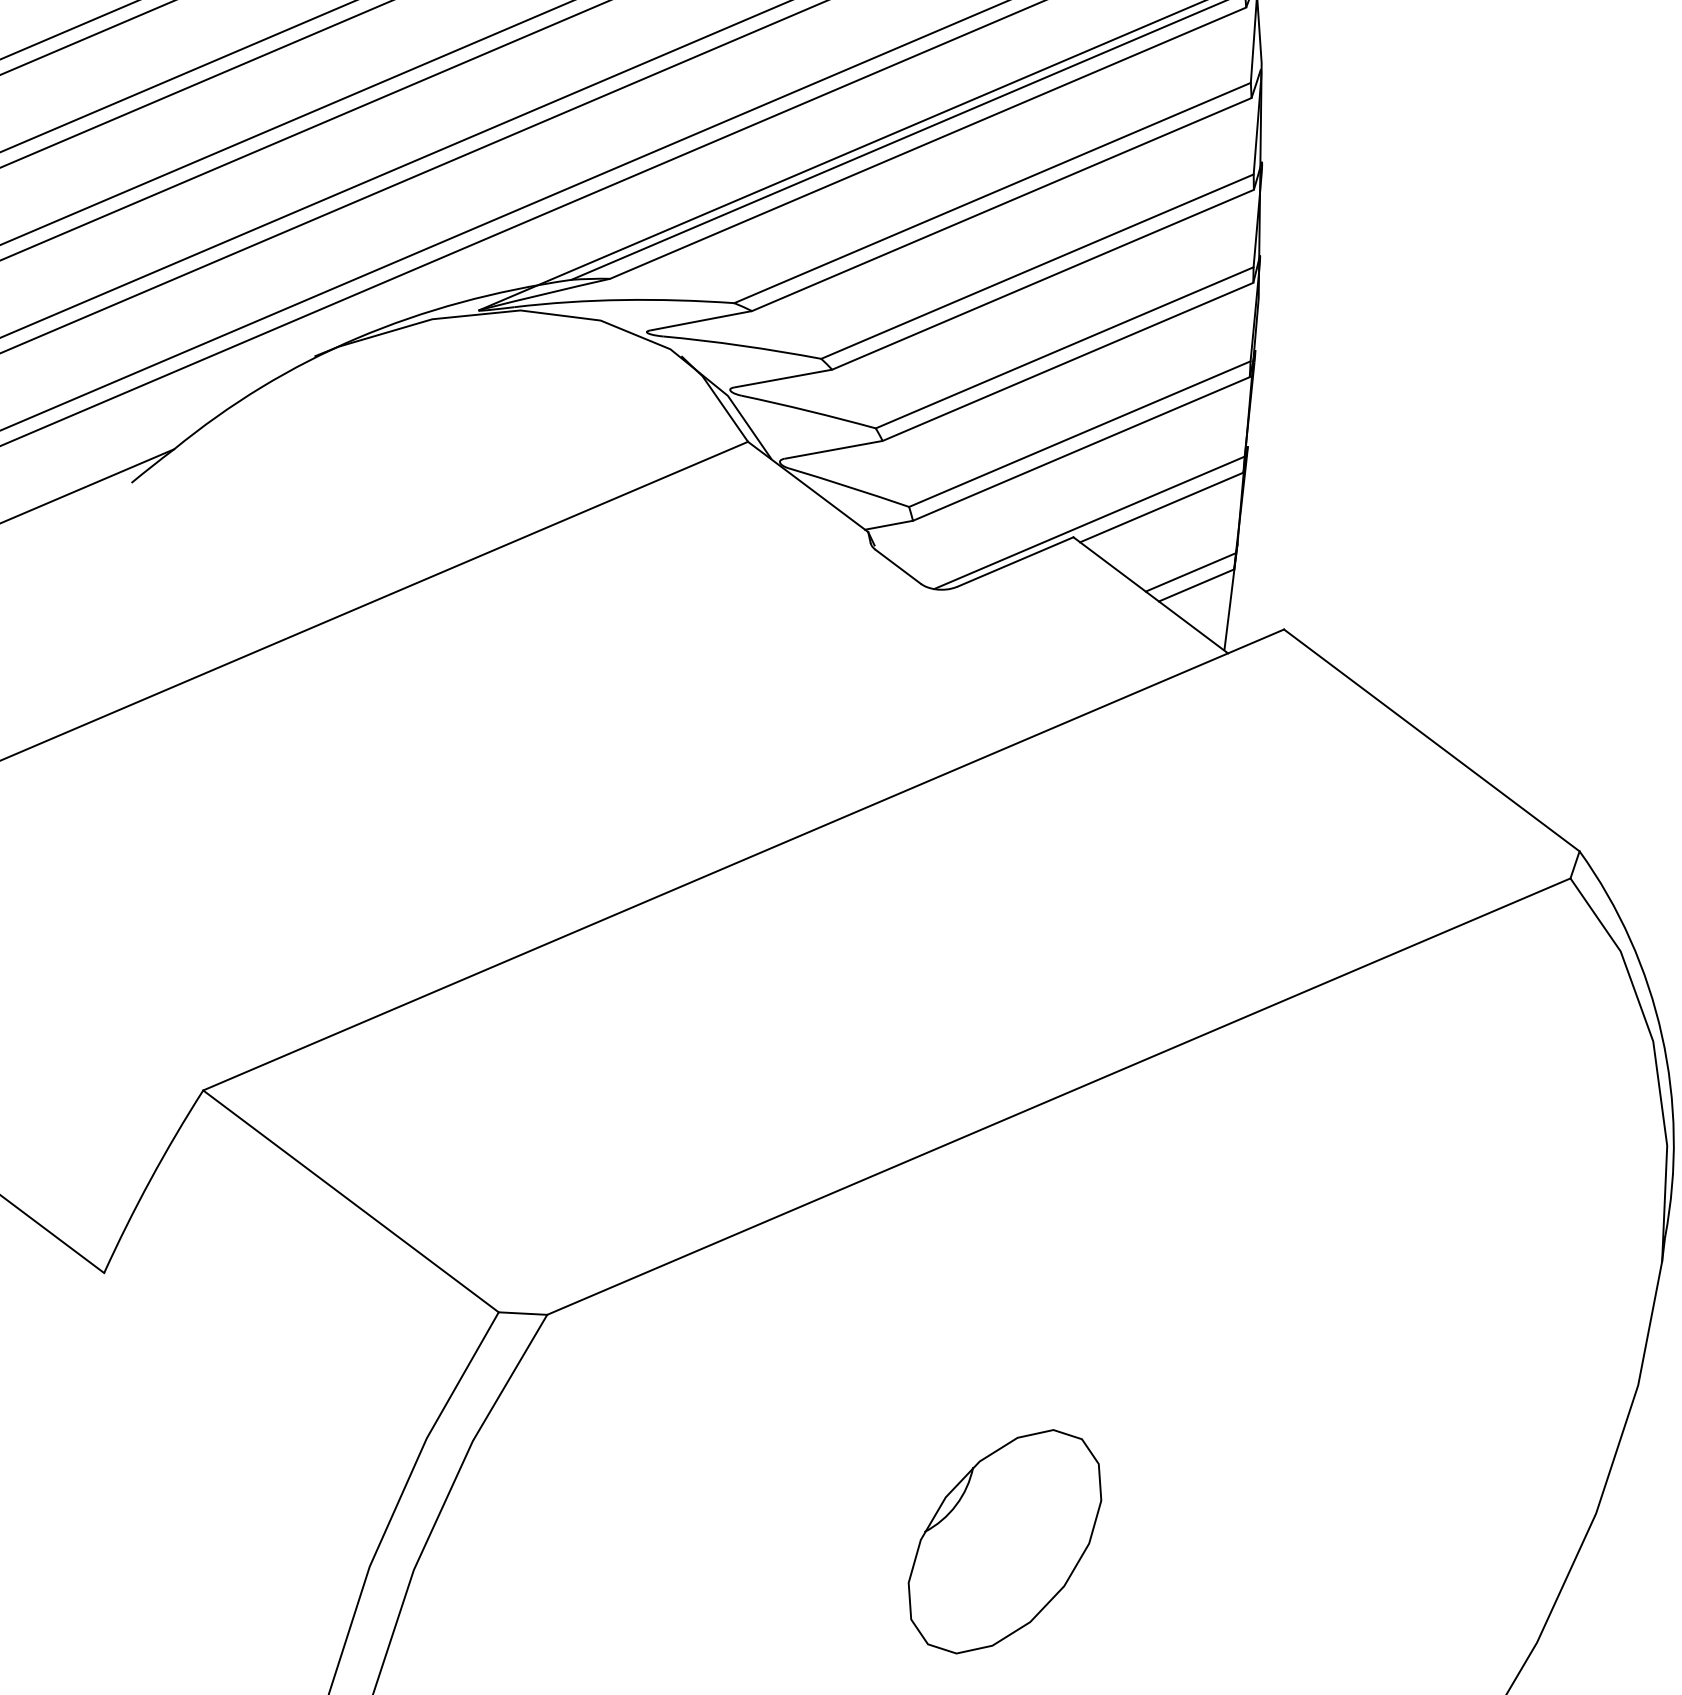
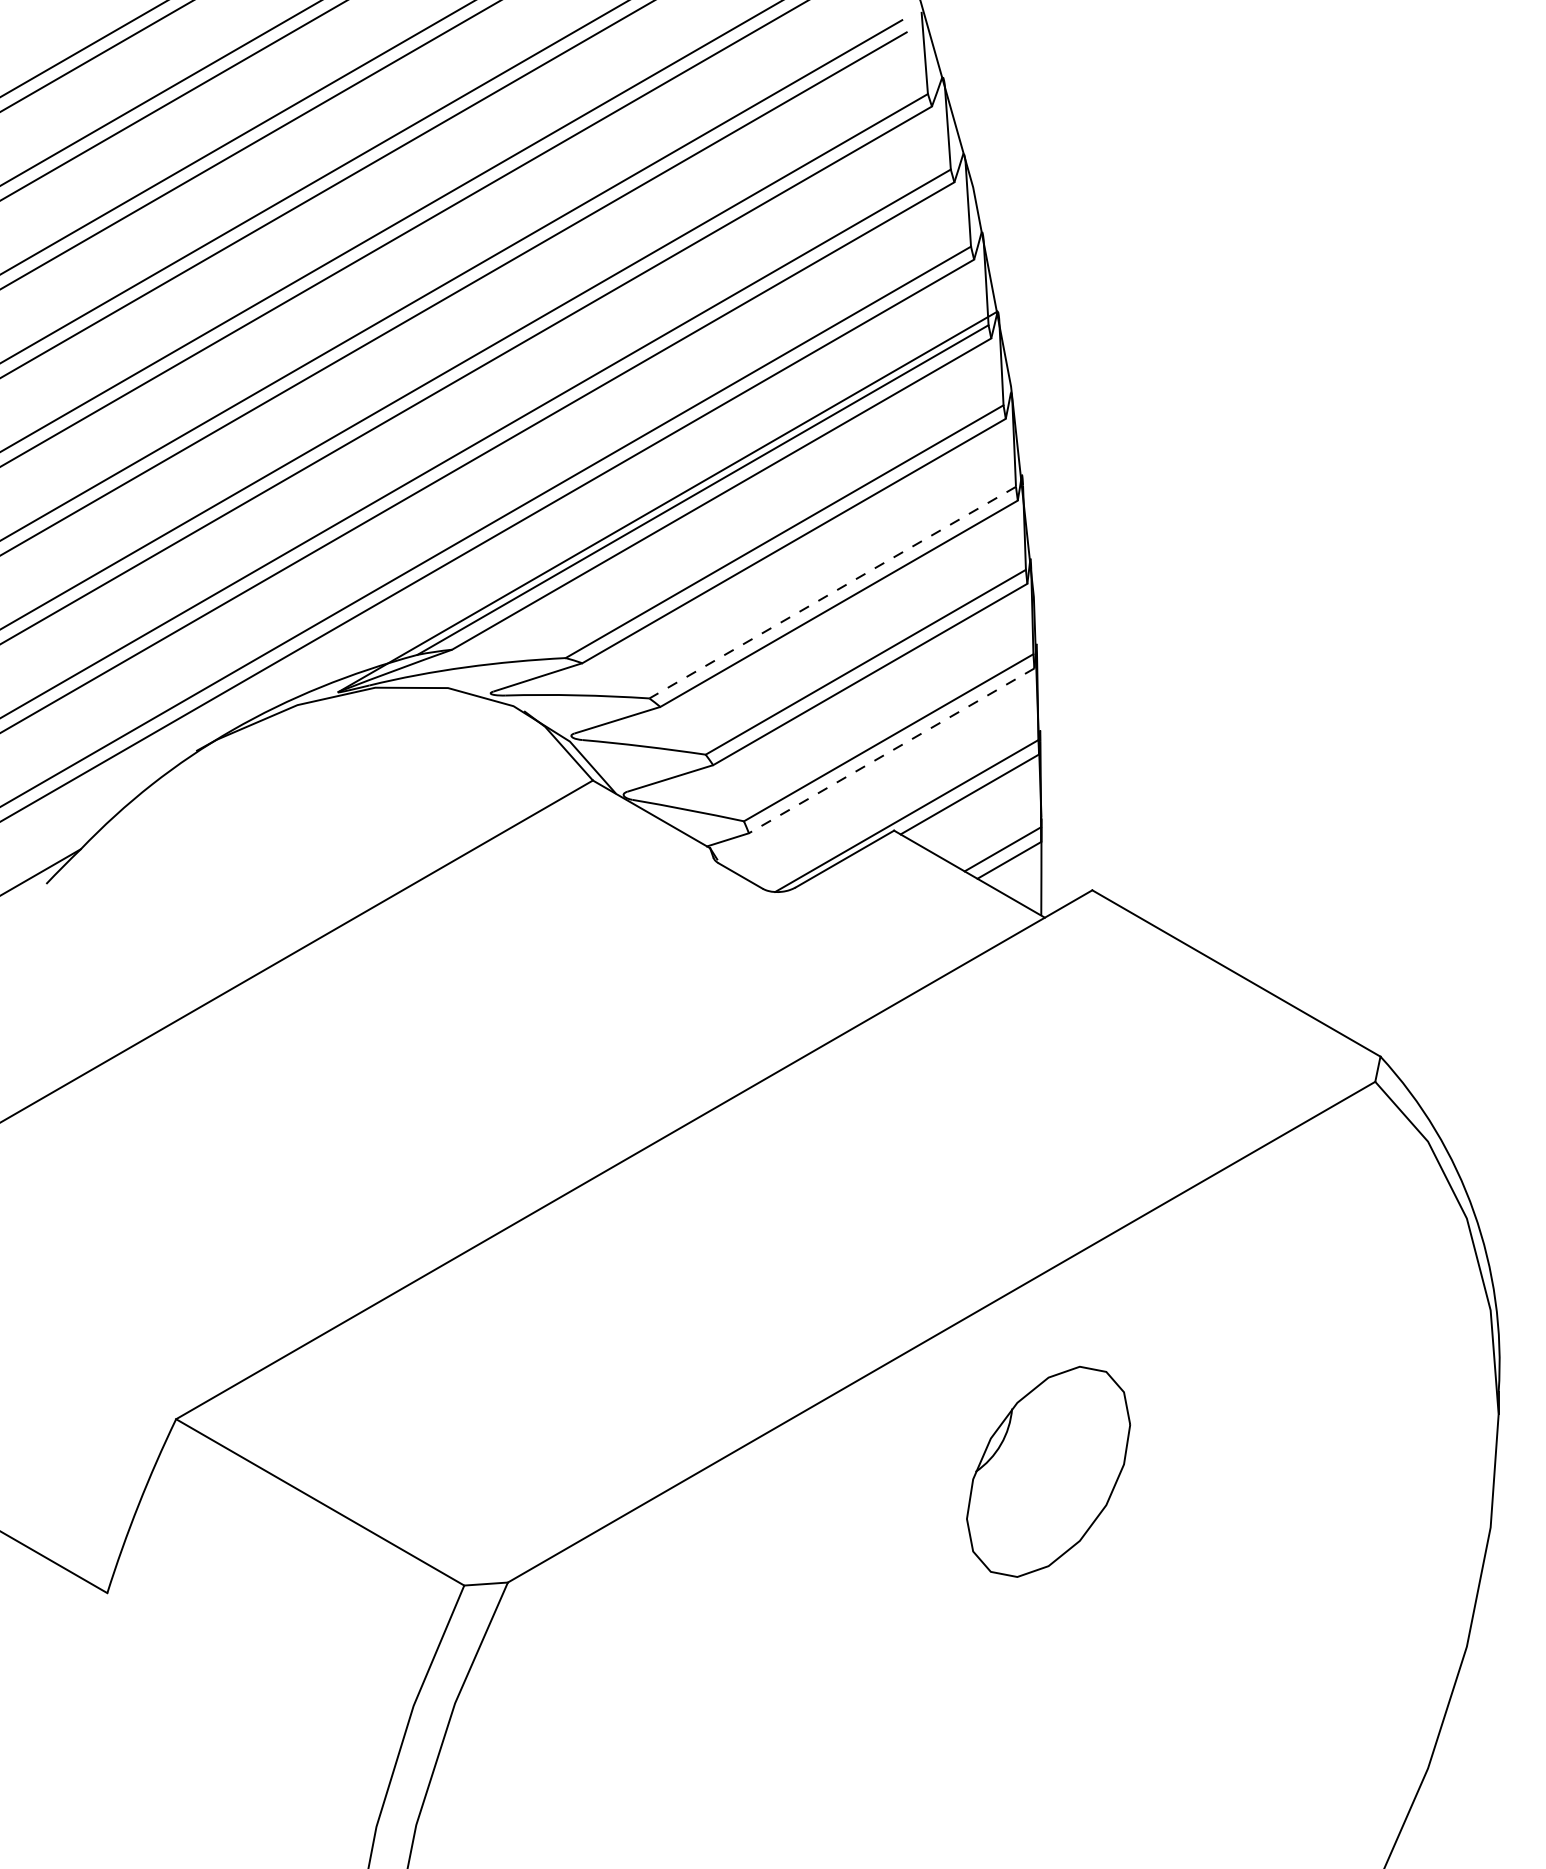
line: (1037, 266) -> (832, 592), solid -> dashed
line: (1081, 448) -> (891, 750), solid -> dashed
part: (1004, 1541) -> (1048, 1471), moved

